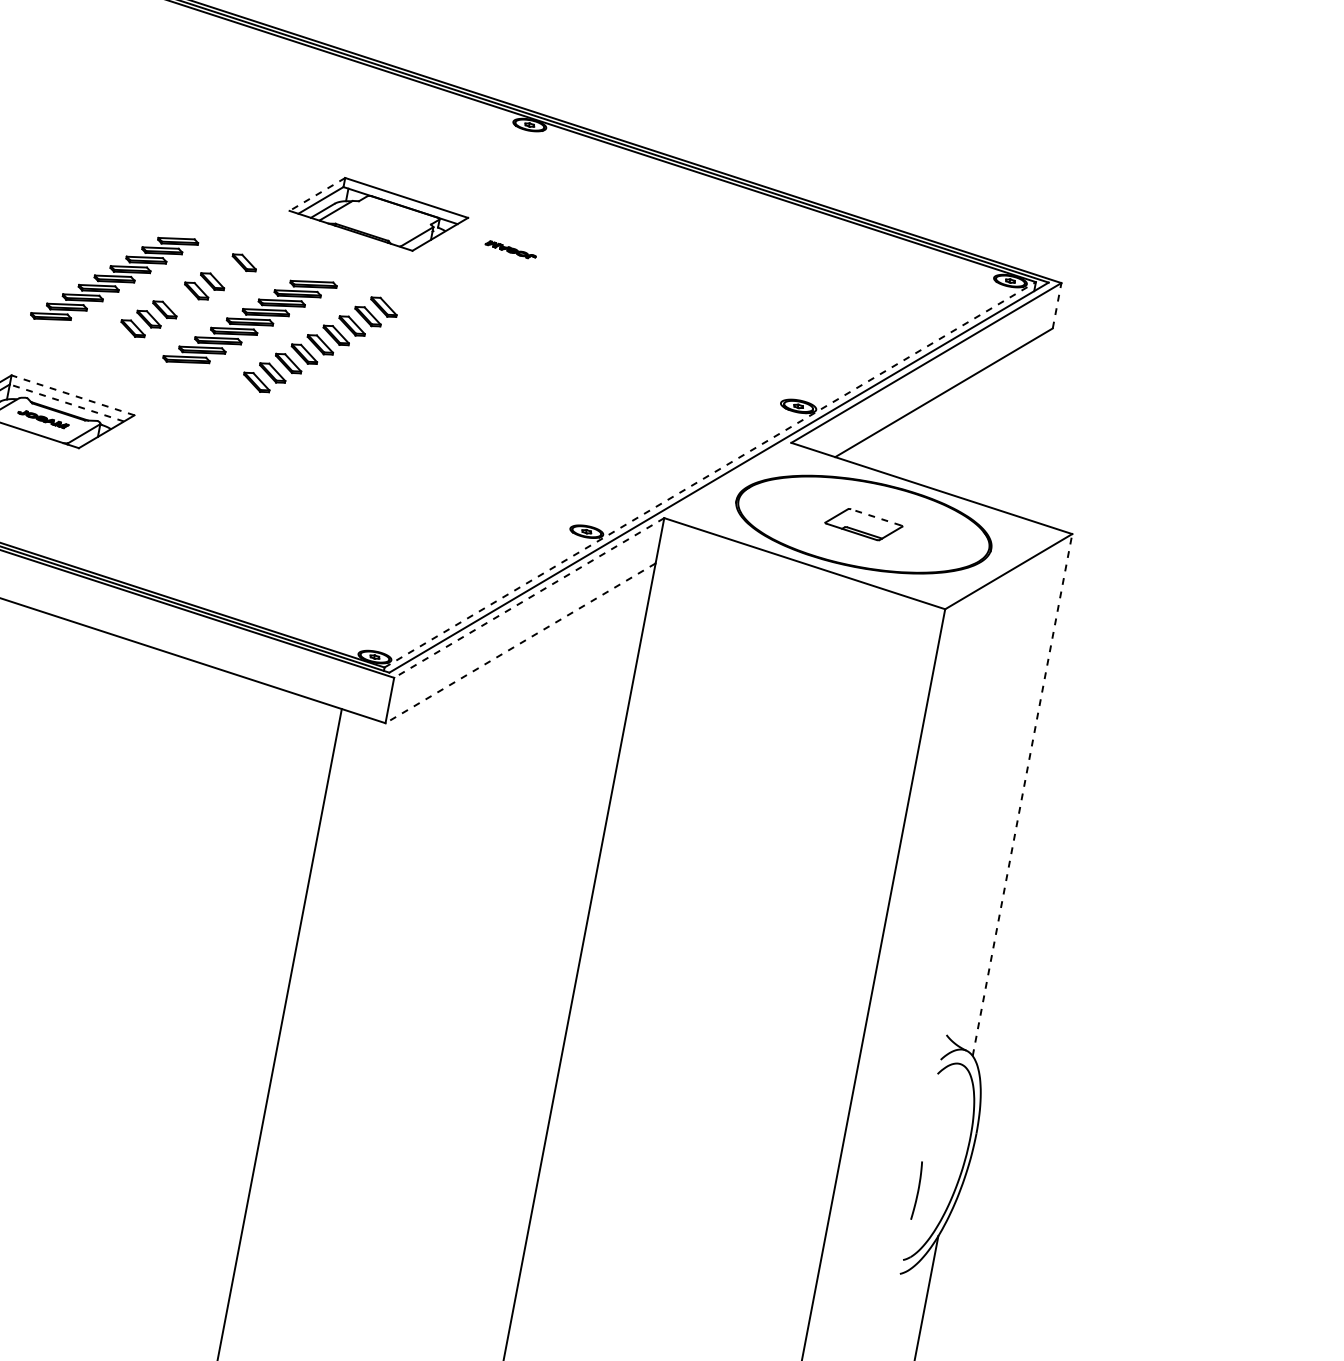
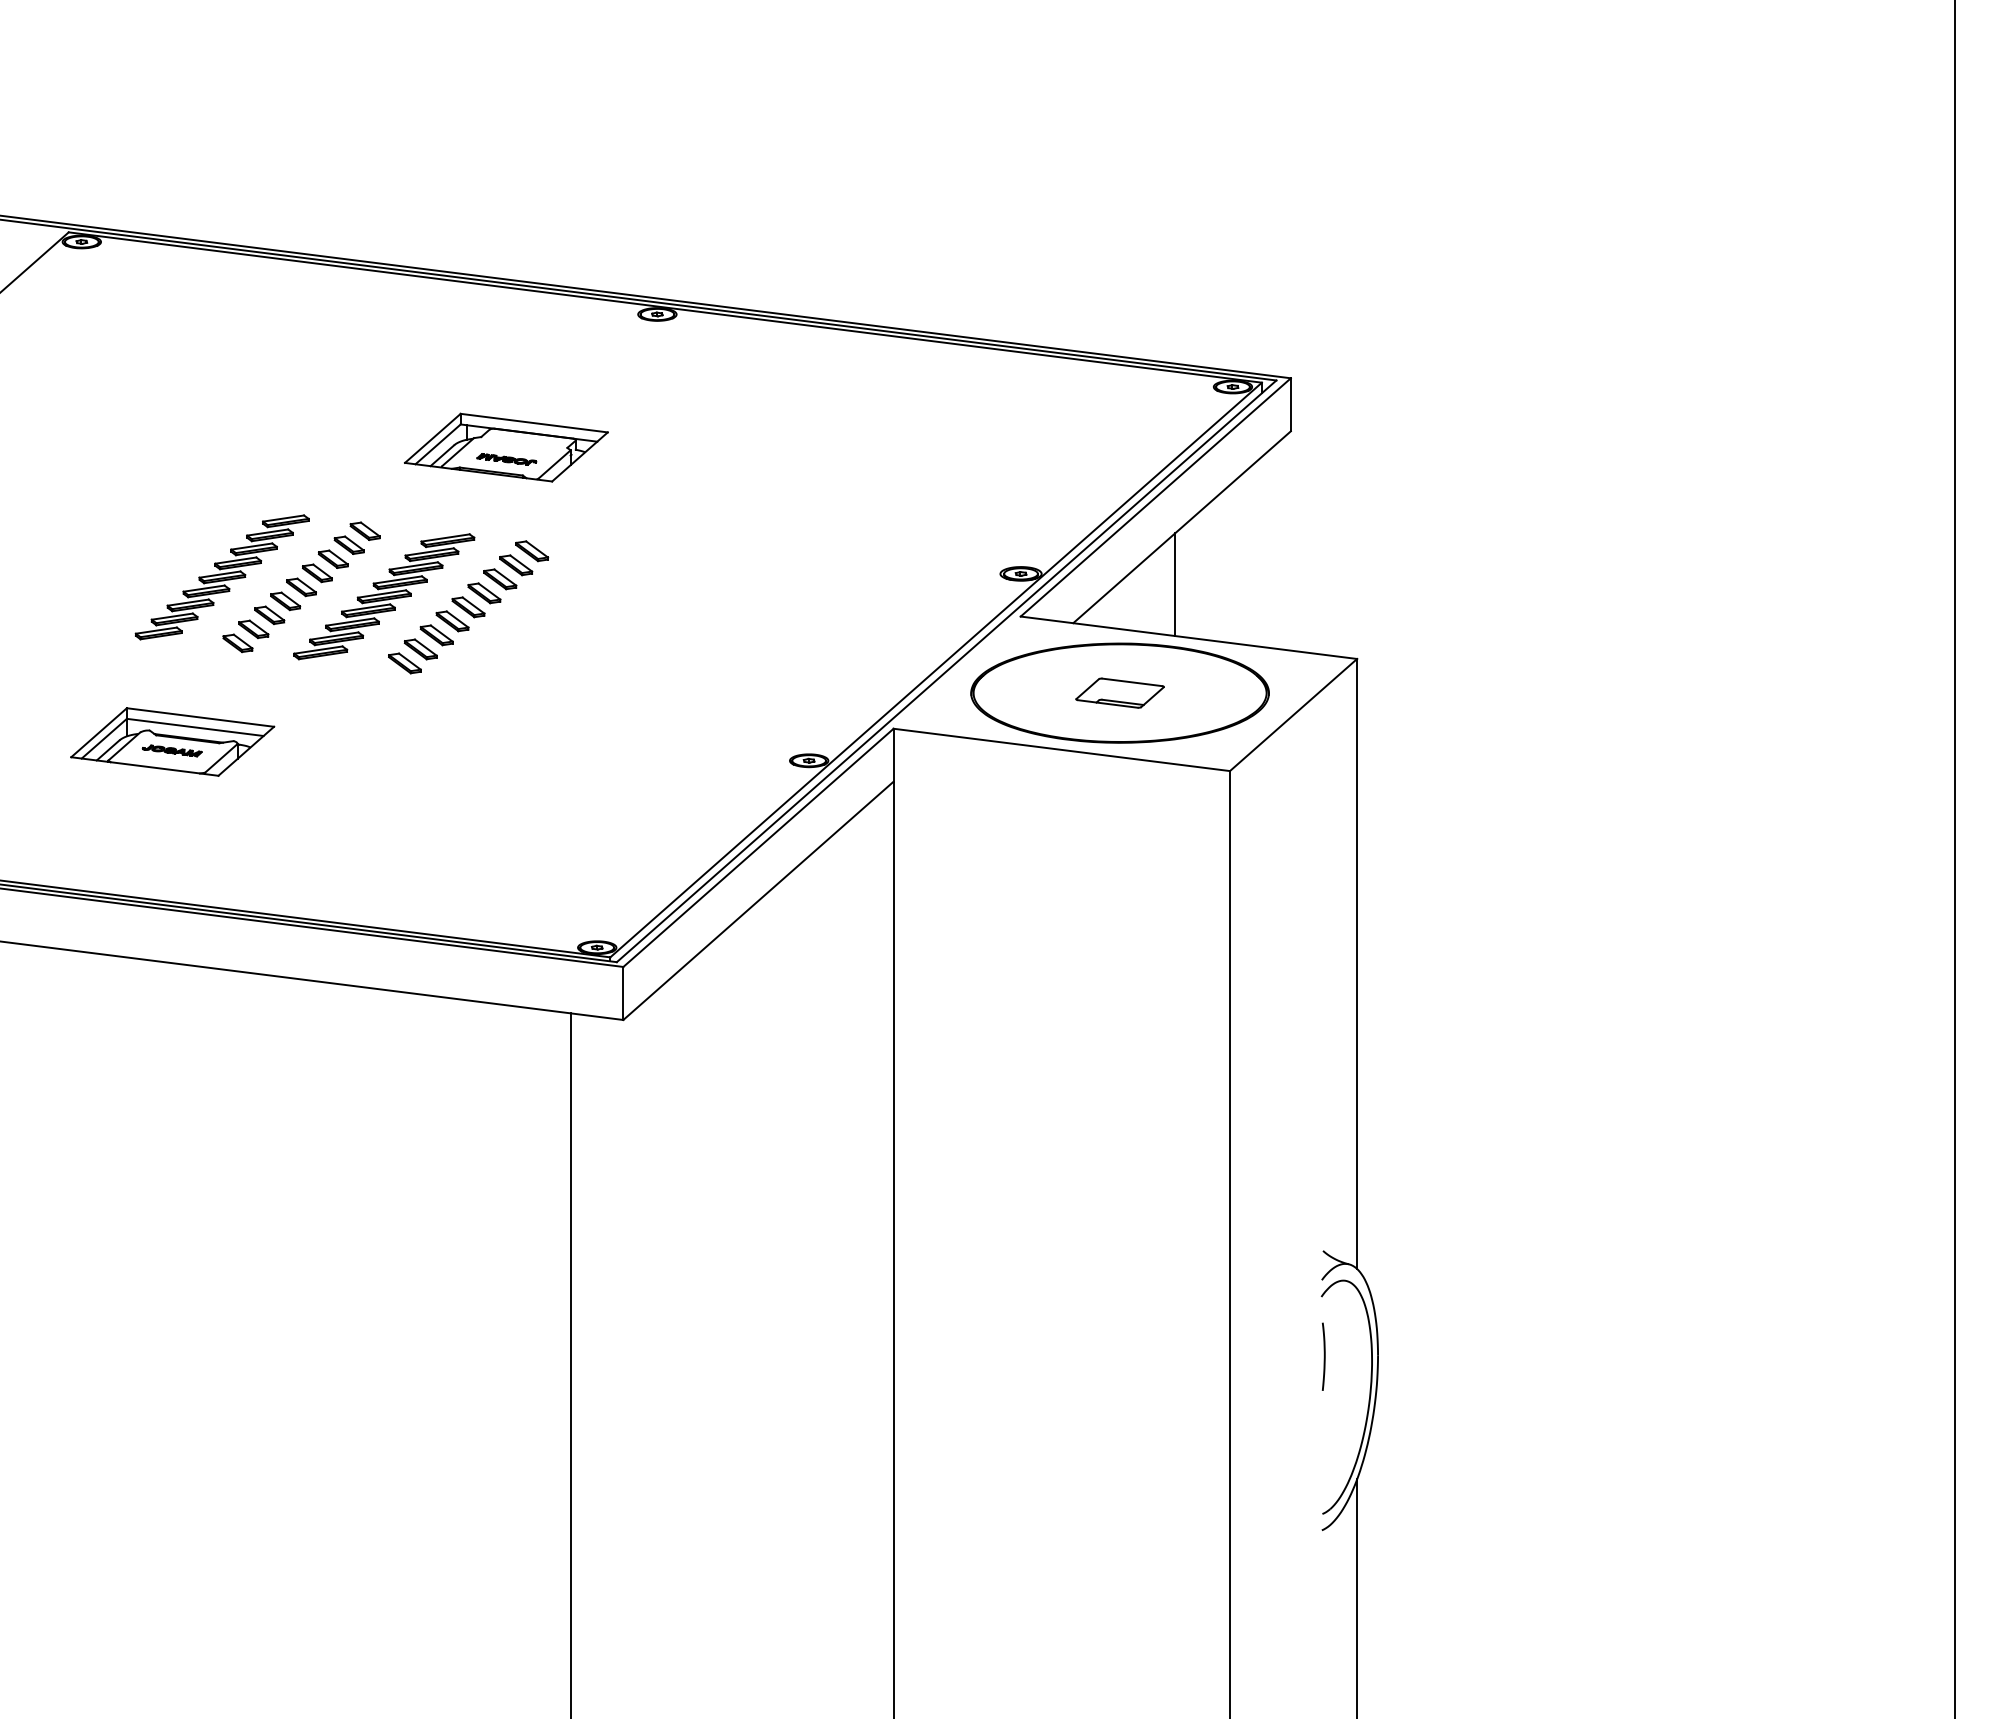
line: (317, 194) -> (432, 438), dashed -> solid
part: (510, 250) -> (506, 459), moved
part: (227, 271) -> (348, 544), added
part: (180, 300) -> (301, 587), added
line: (1056, 305) -> (1290, 404), dashed -> solid
part: (116, 338) -> (237, 643), added
line: (73, 395) -> (200, 717), dashed -> solid
line: (67, 403) -> (195, 727), dashed -> solid
line: (929, 440) -> (1175, 584), added
line: (710, 474) -> (936, 669), dashed -> solid
line: (875, 517) -> (1131, 682), dashed -> solid
line: (529, 598) -> (758, 848), dashed -> solid
line: (520, 643) -> (758, 901), dashed -> solid
line: (1022, 794) -> (1357, 963), dashed -> solid
curve: (917, 1190) -> (1323, 1356), moved

